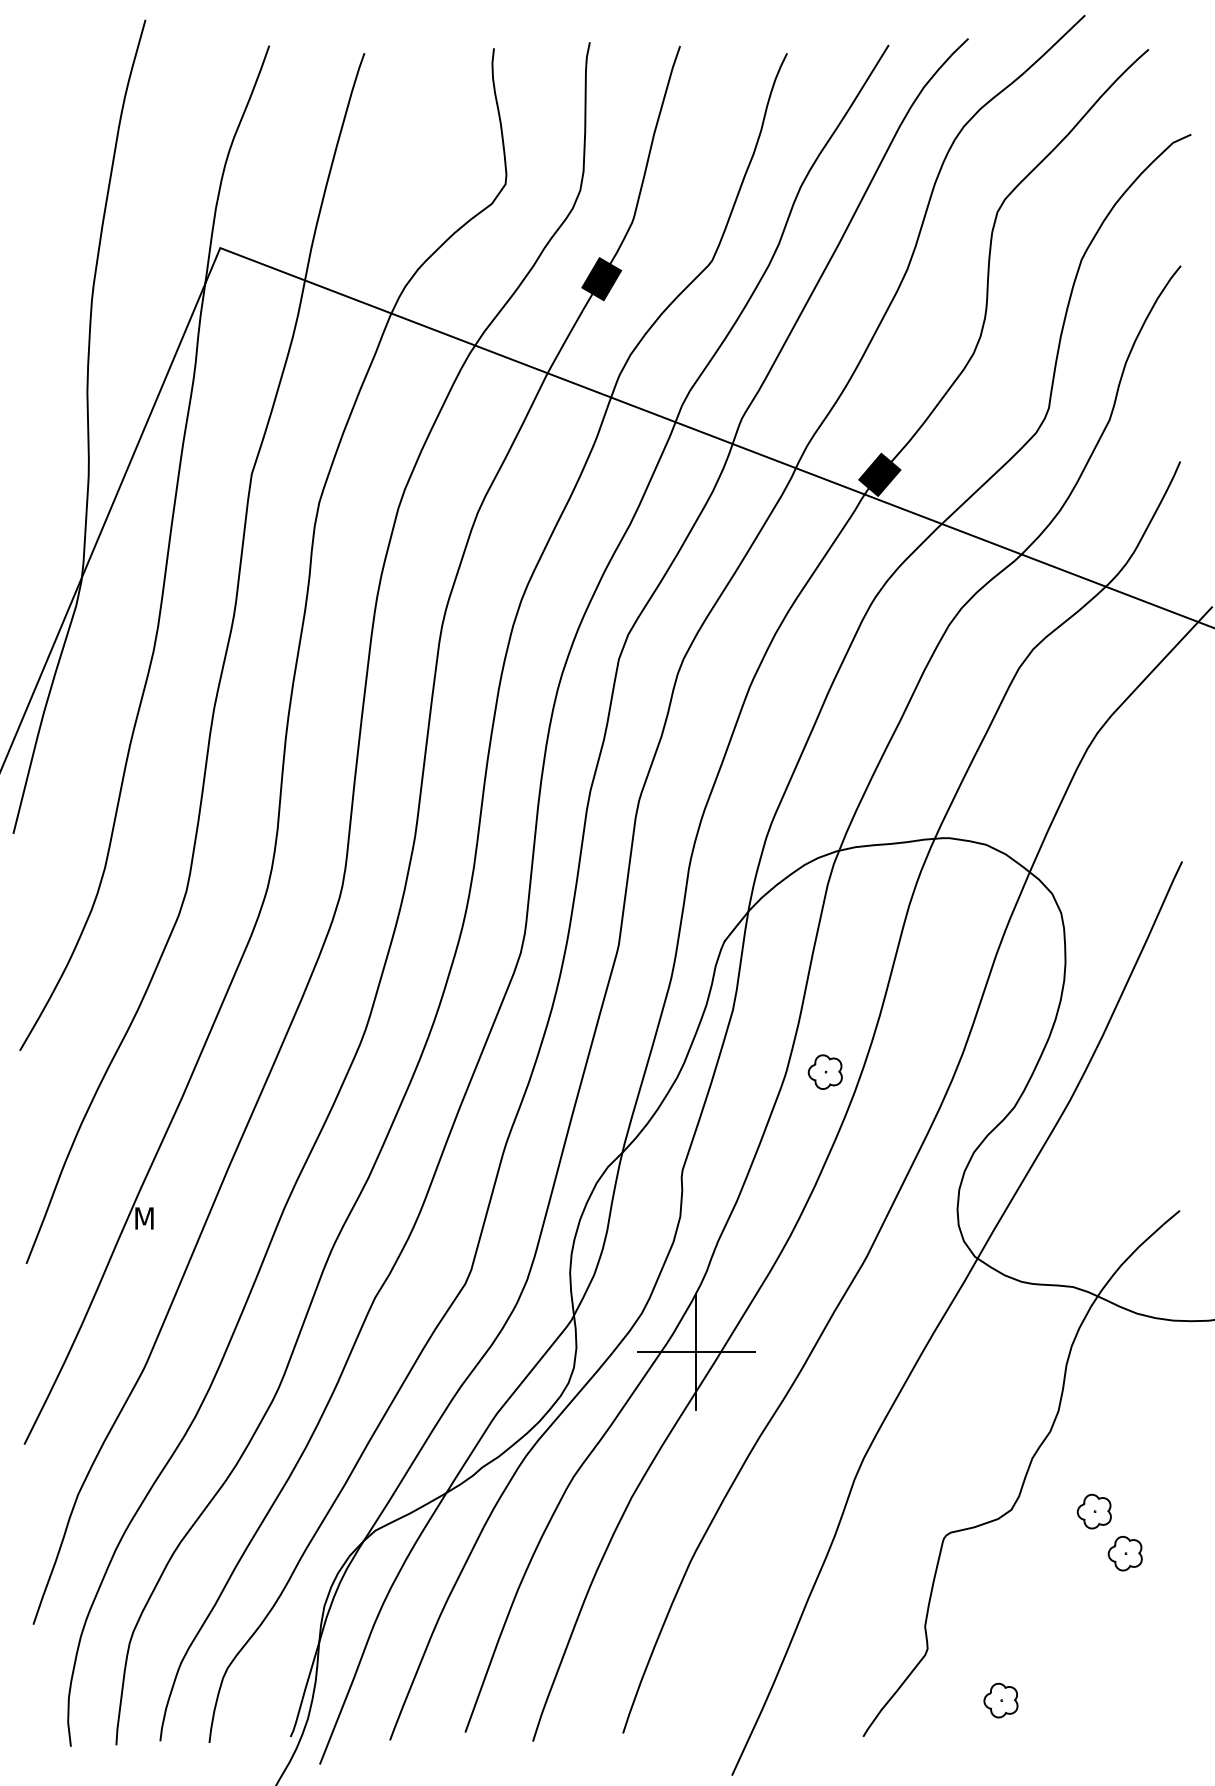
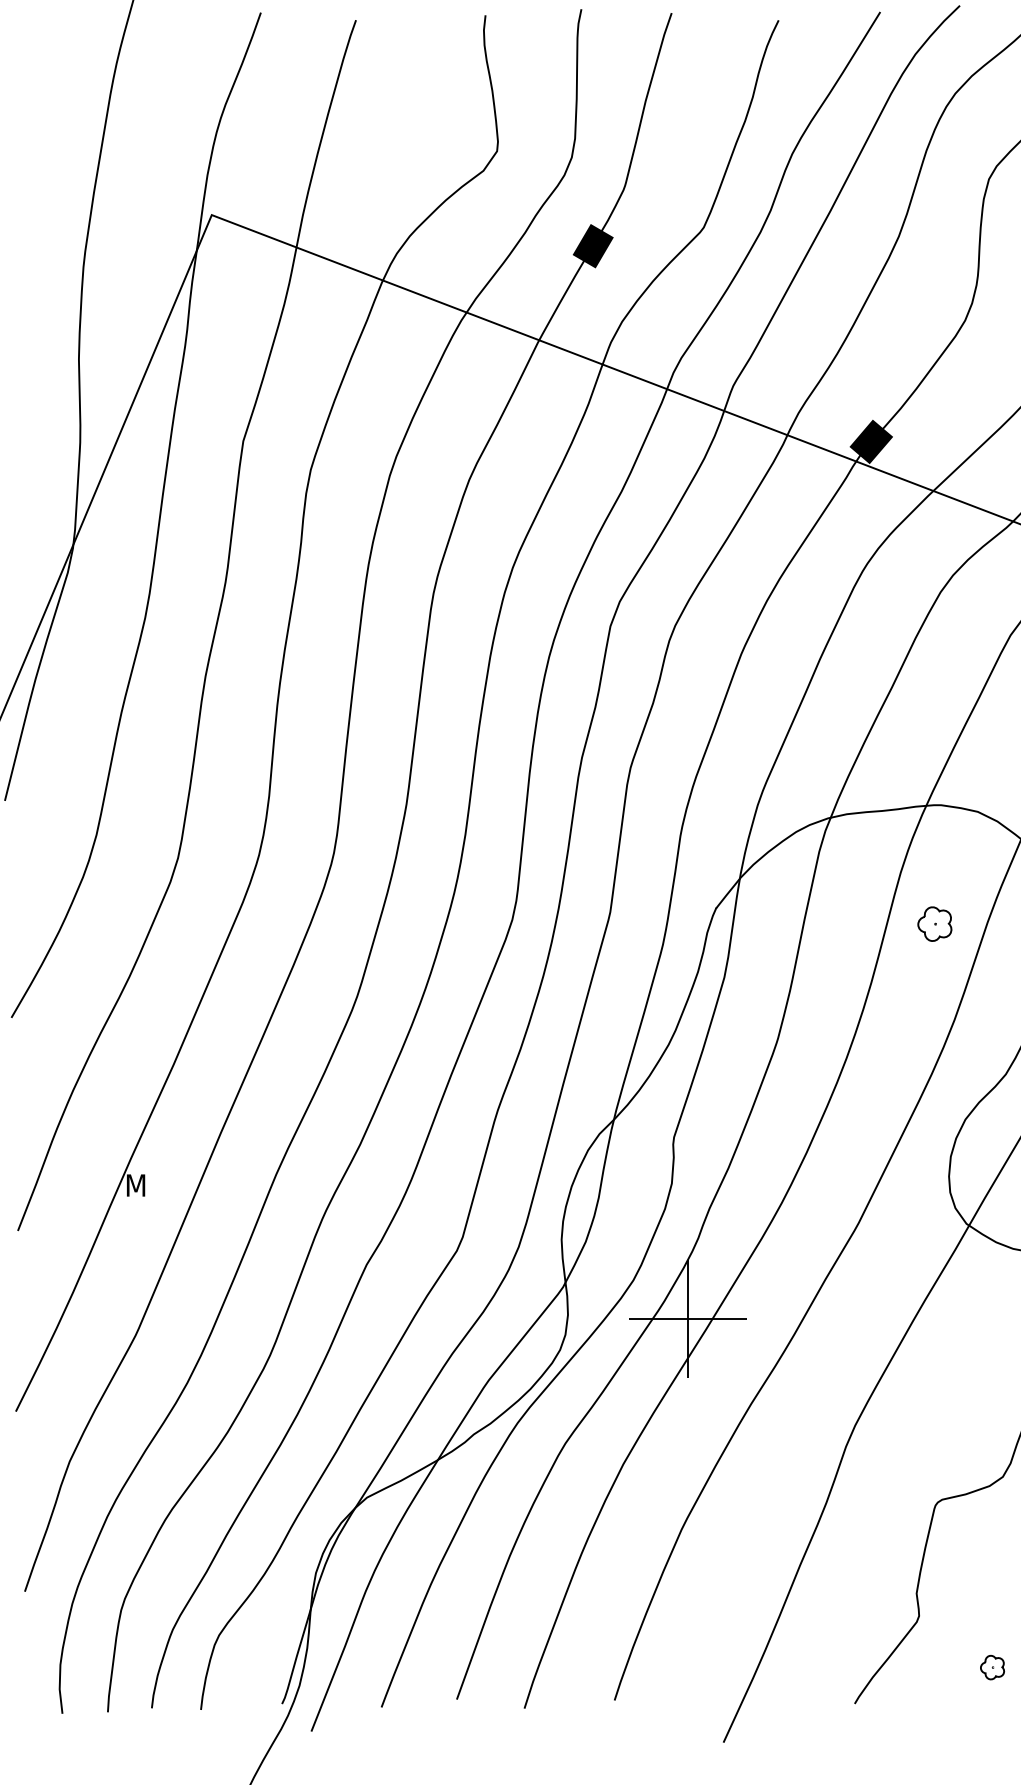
part: (824, 1071) -> (934, 923), moved
part: (1000, 1700) -> (992, 1667), size x0.7

